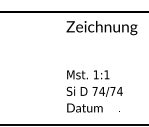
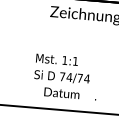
text: (94, 83) -> (62, 68), moved

